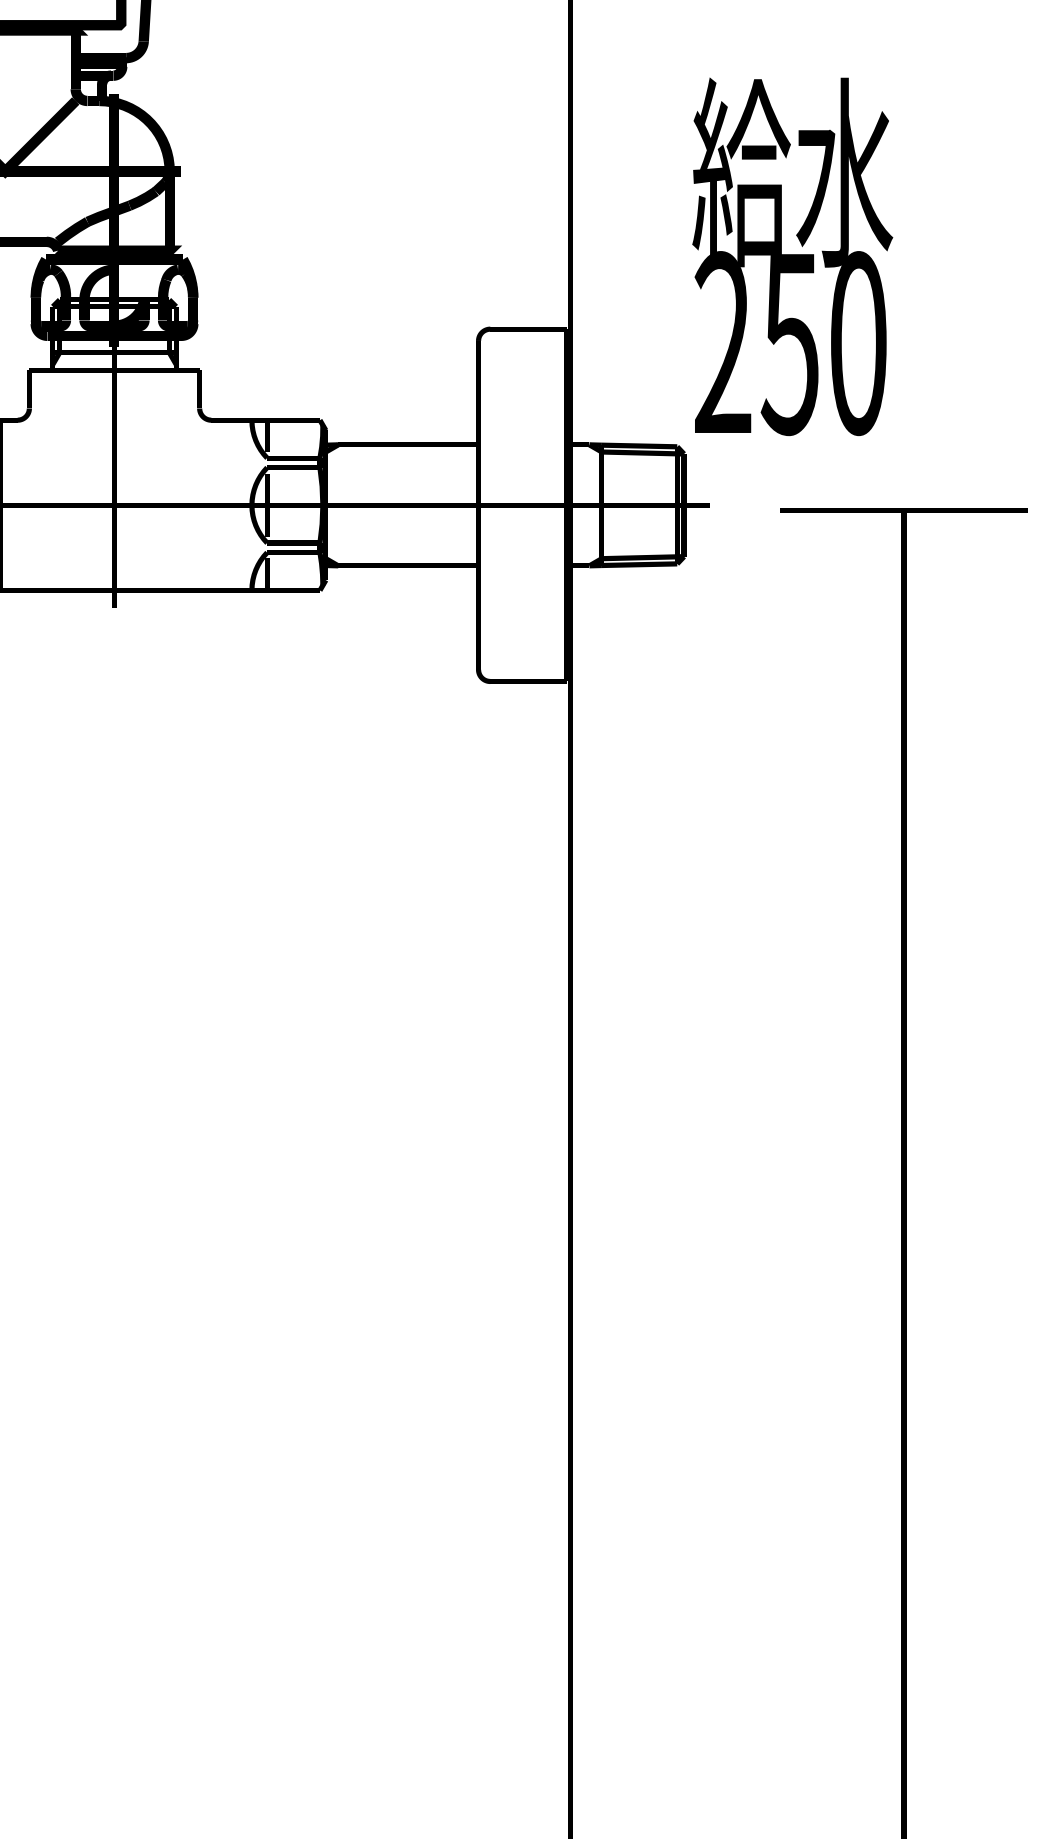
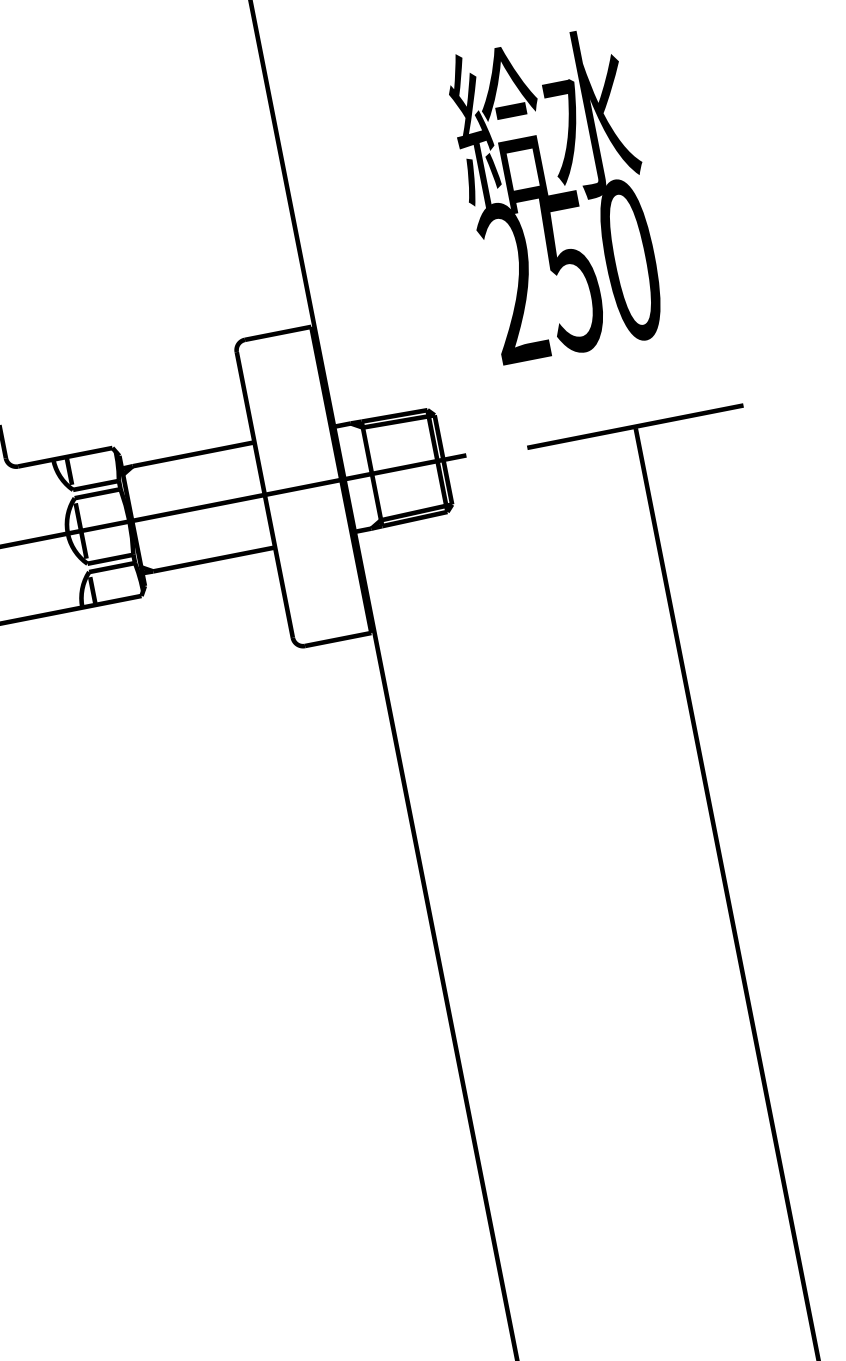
text: (792, 256) -> (558, 195), moved

